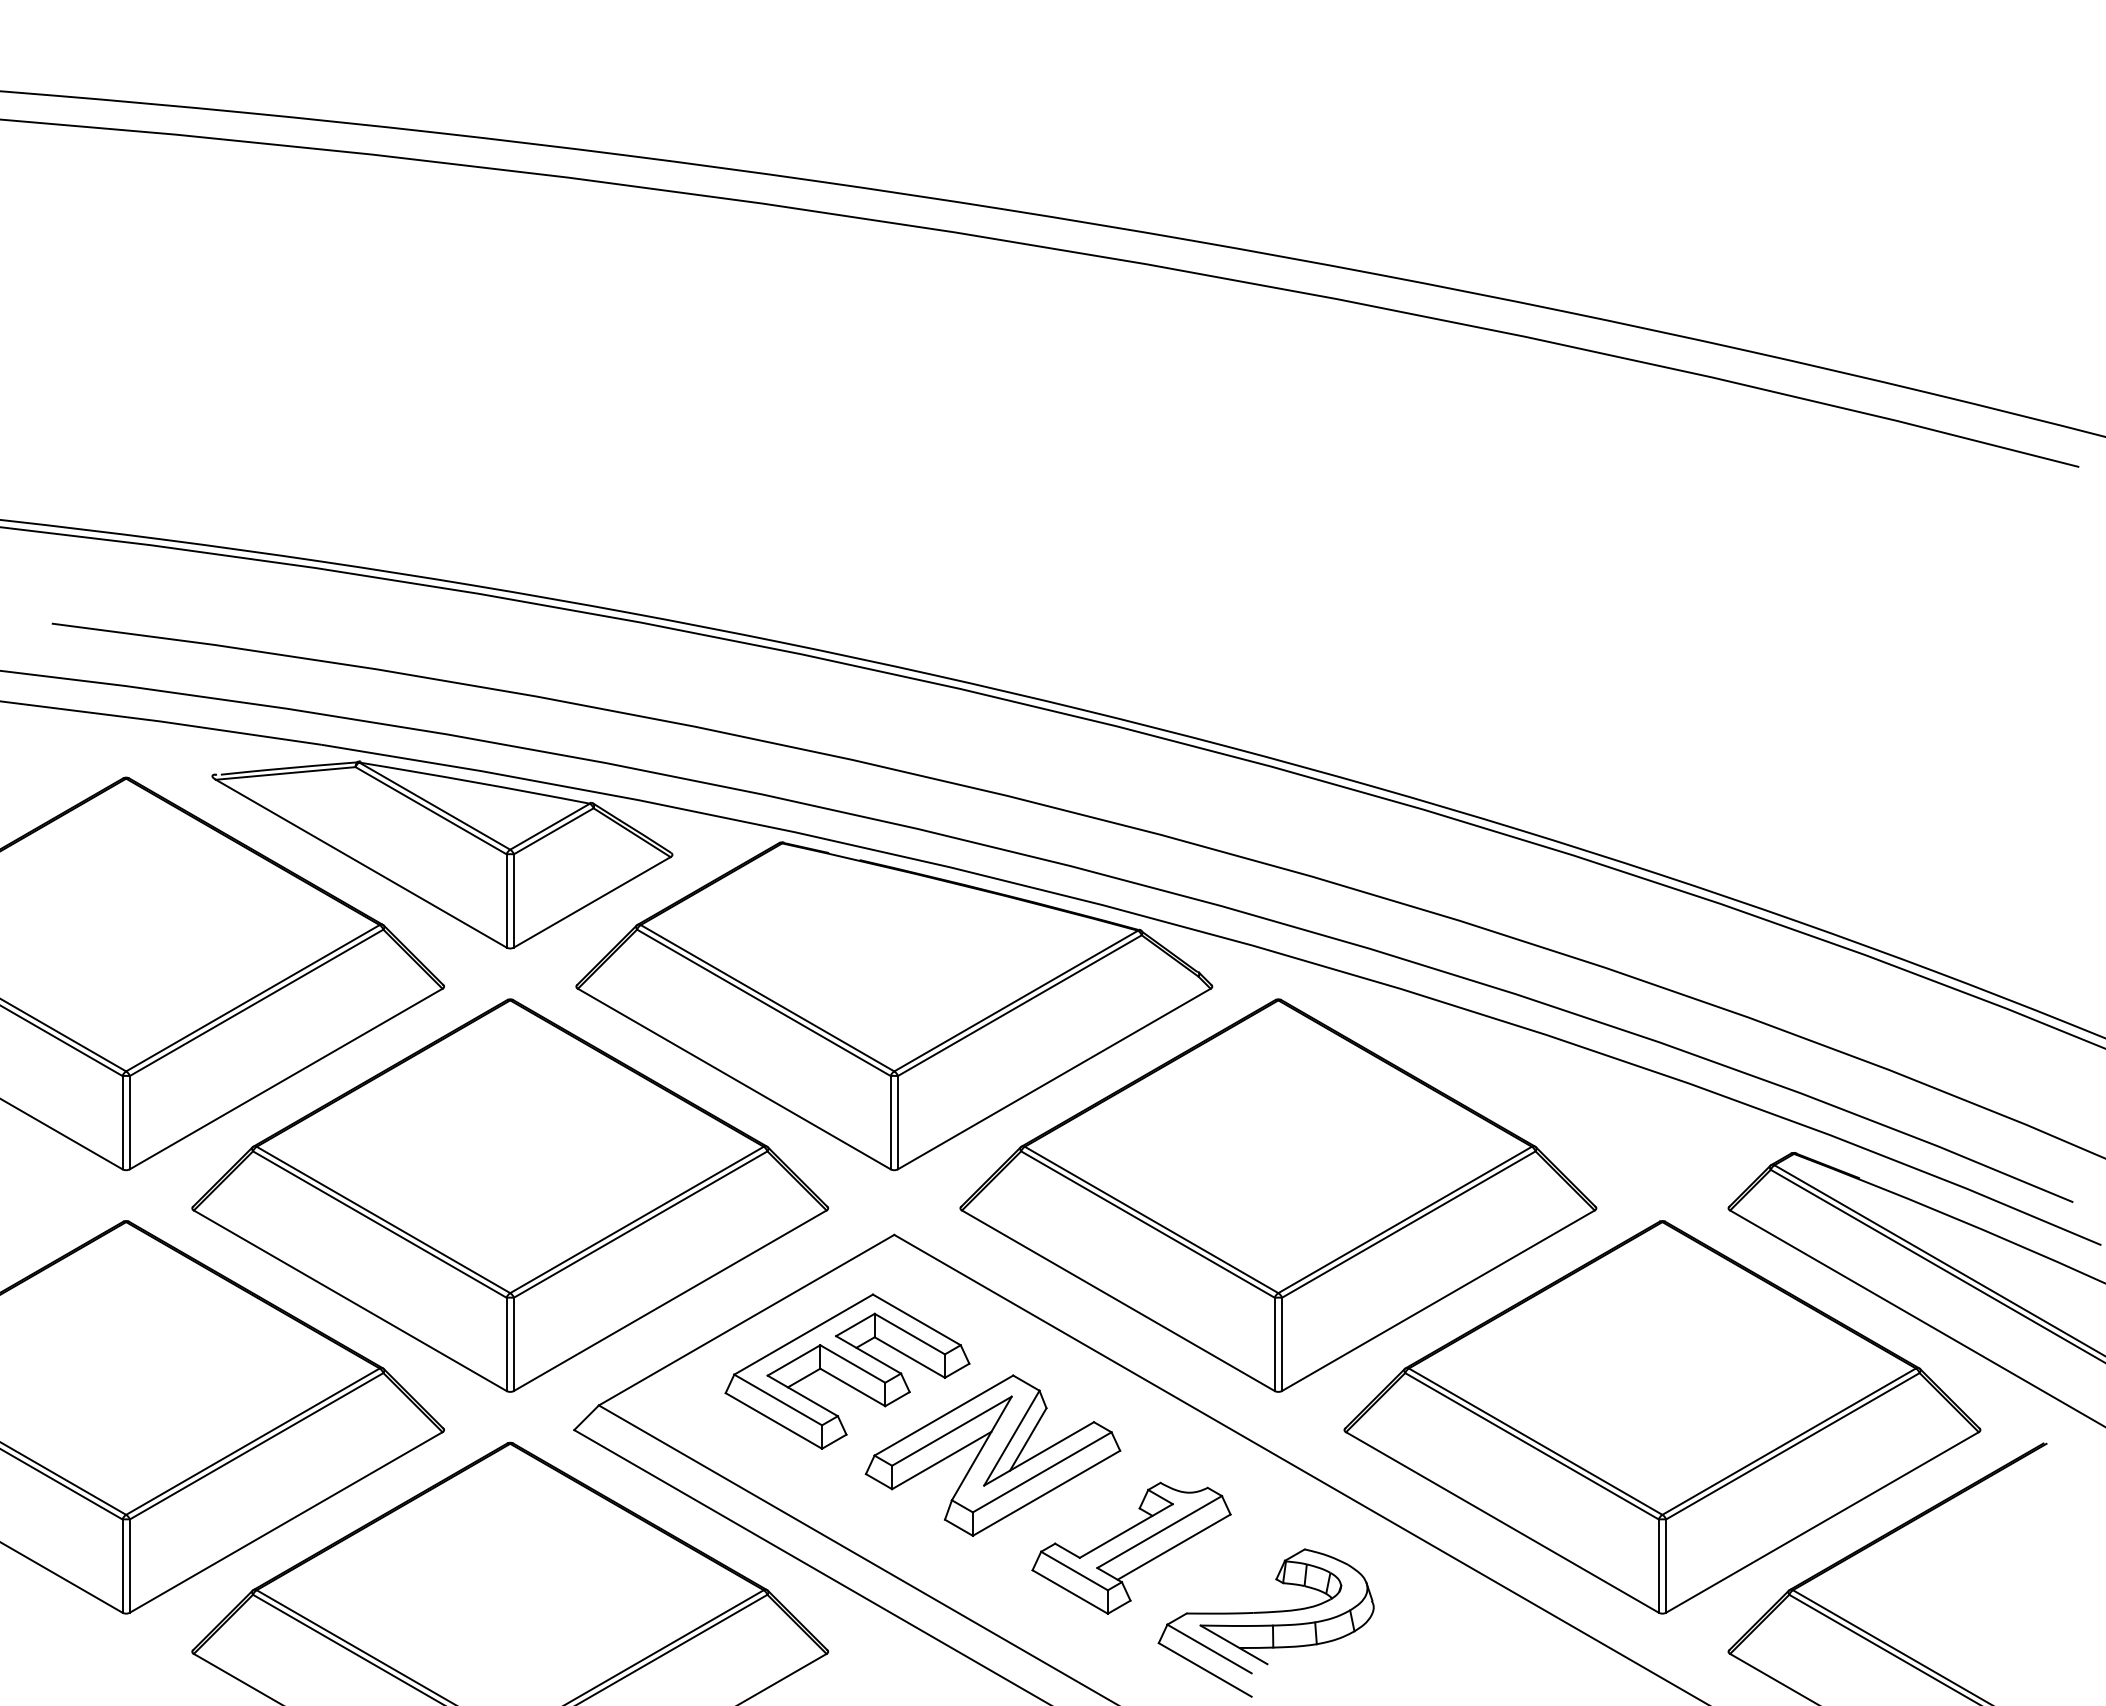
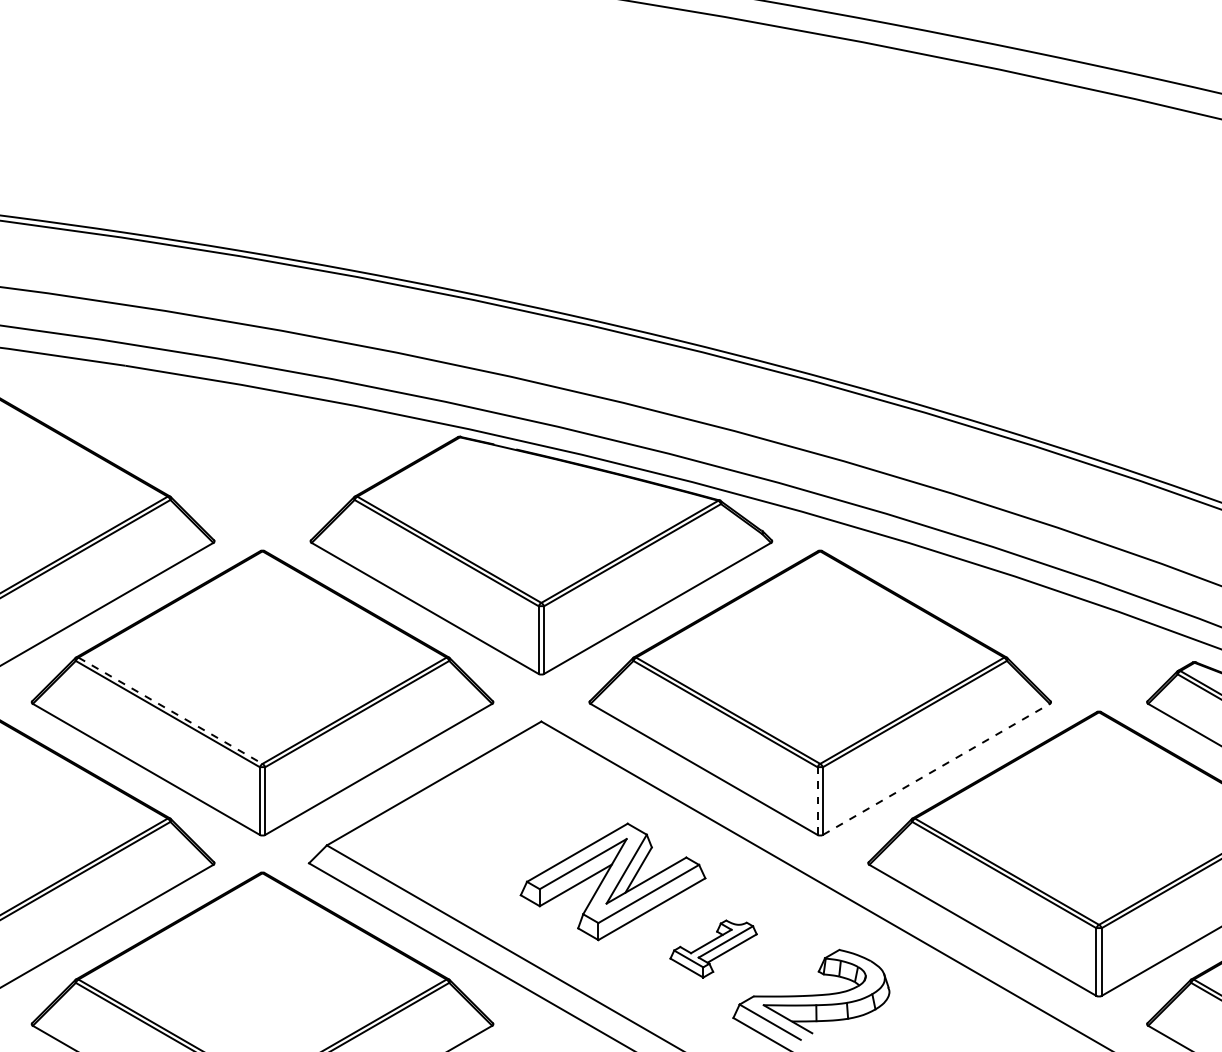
part: (442, 854) -> (213, 445), removed
line: (383, 1220) -> (170, 711), solid -> dashed
line: (1438, 1300) -> (936, 769), solid -> dashed
line: (1274, 1344) -> (817, 801), solid -> dashed
part: (847, 1371) -> (507, 820), removed
part: (1131, 1547) -> (713, 948), size x0.6

